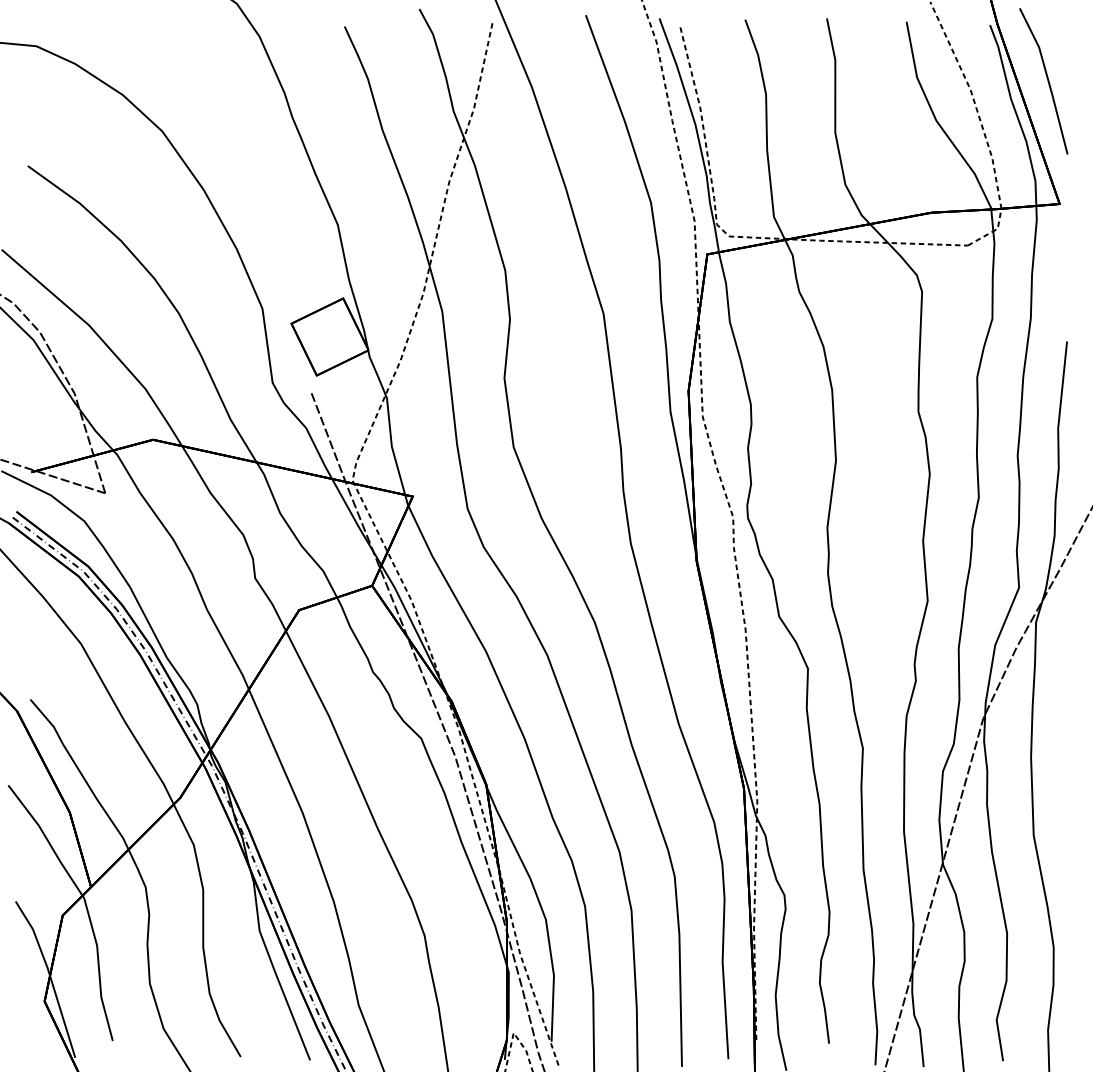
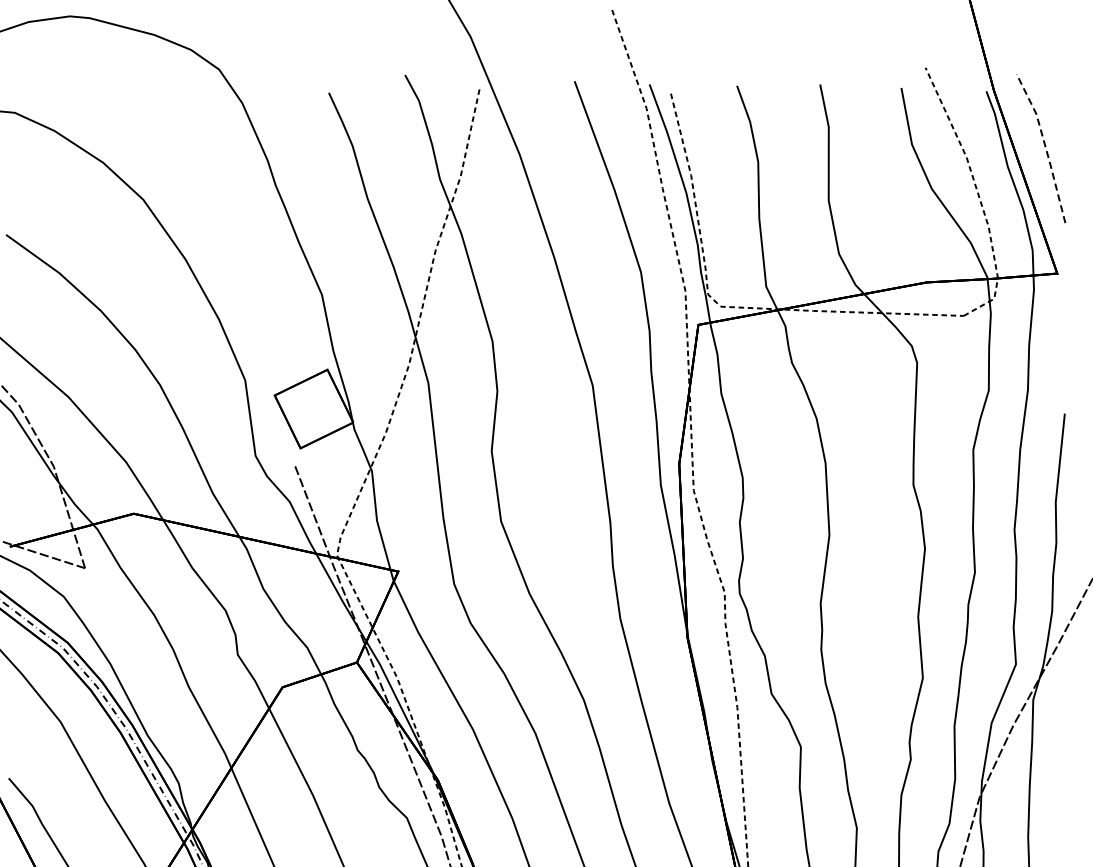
line: (1048, 79) -> (1045, 146), solid -> dashed

